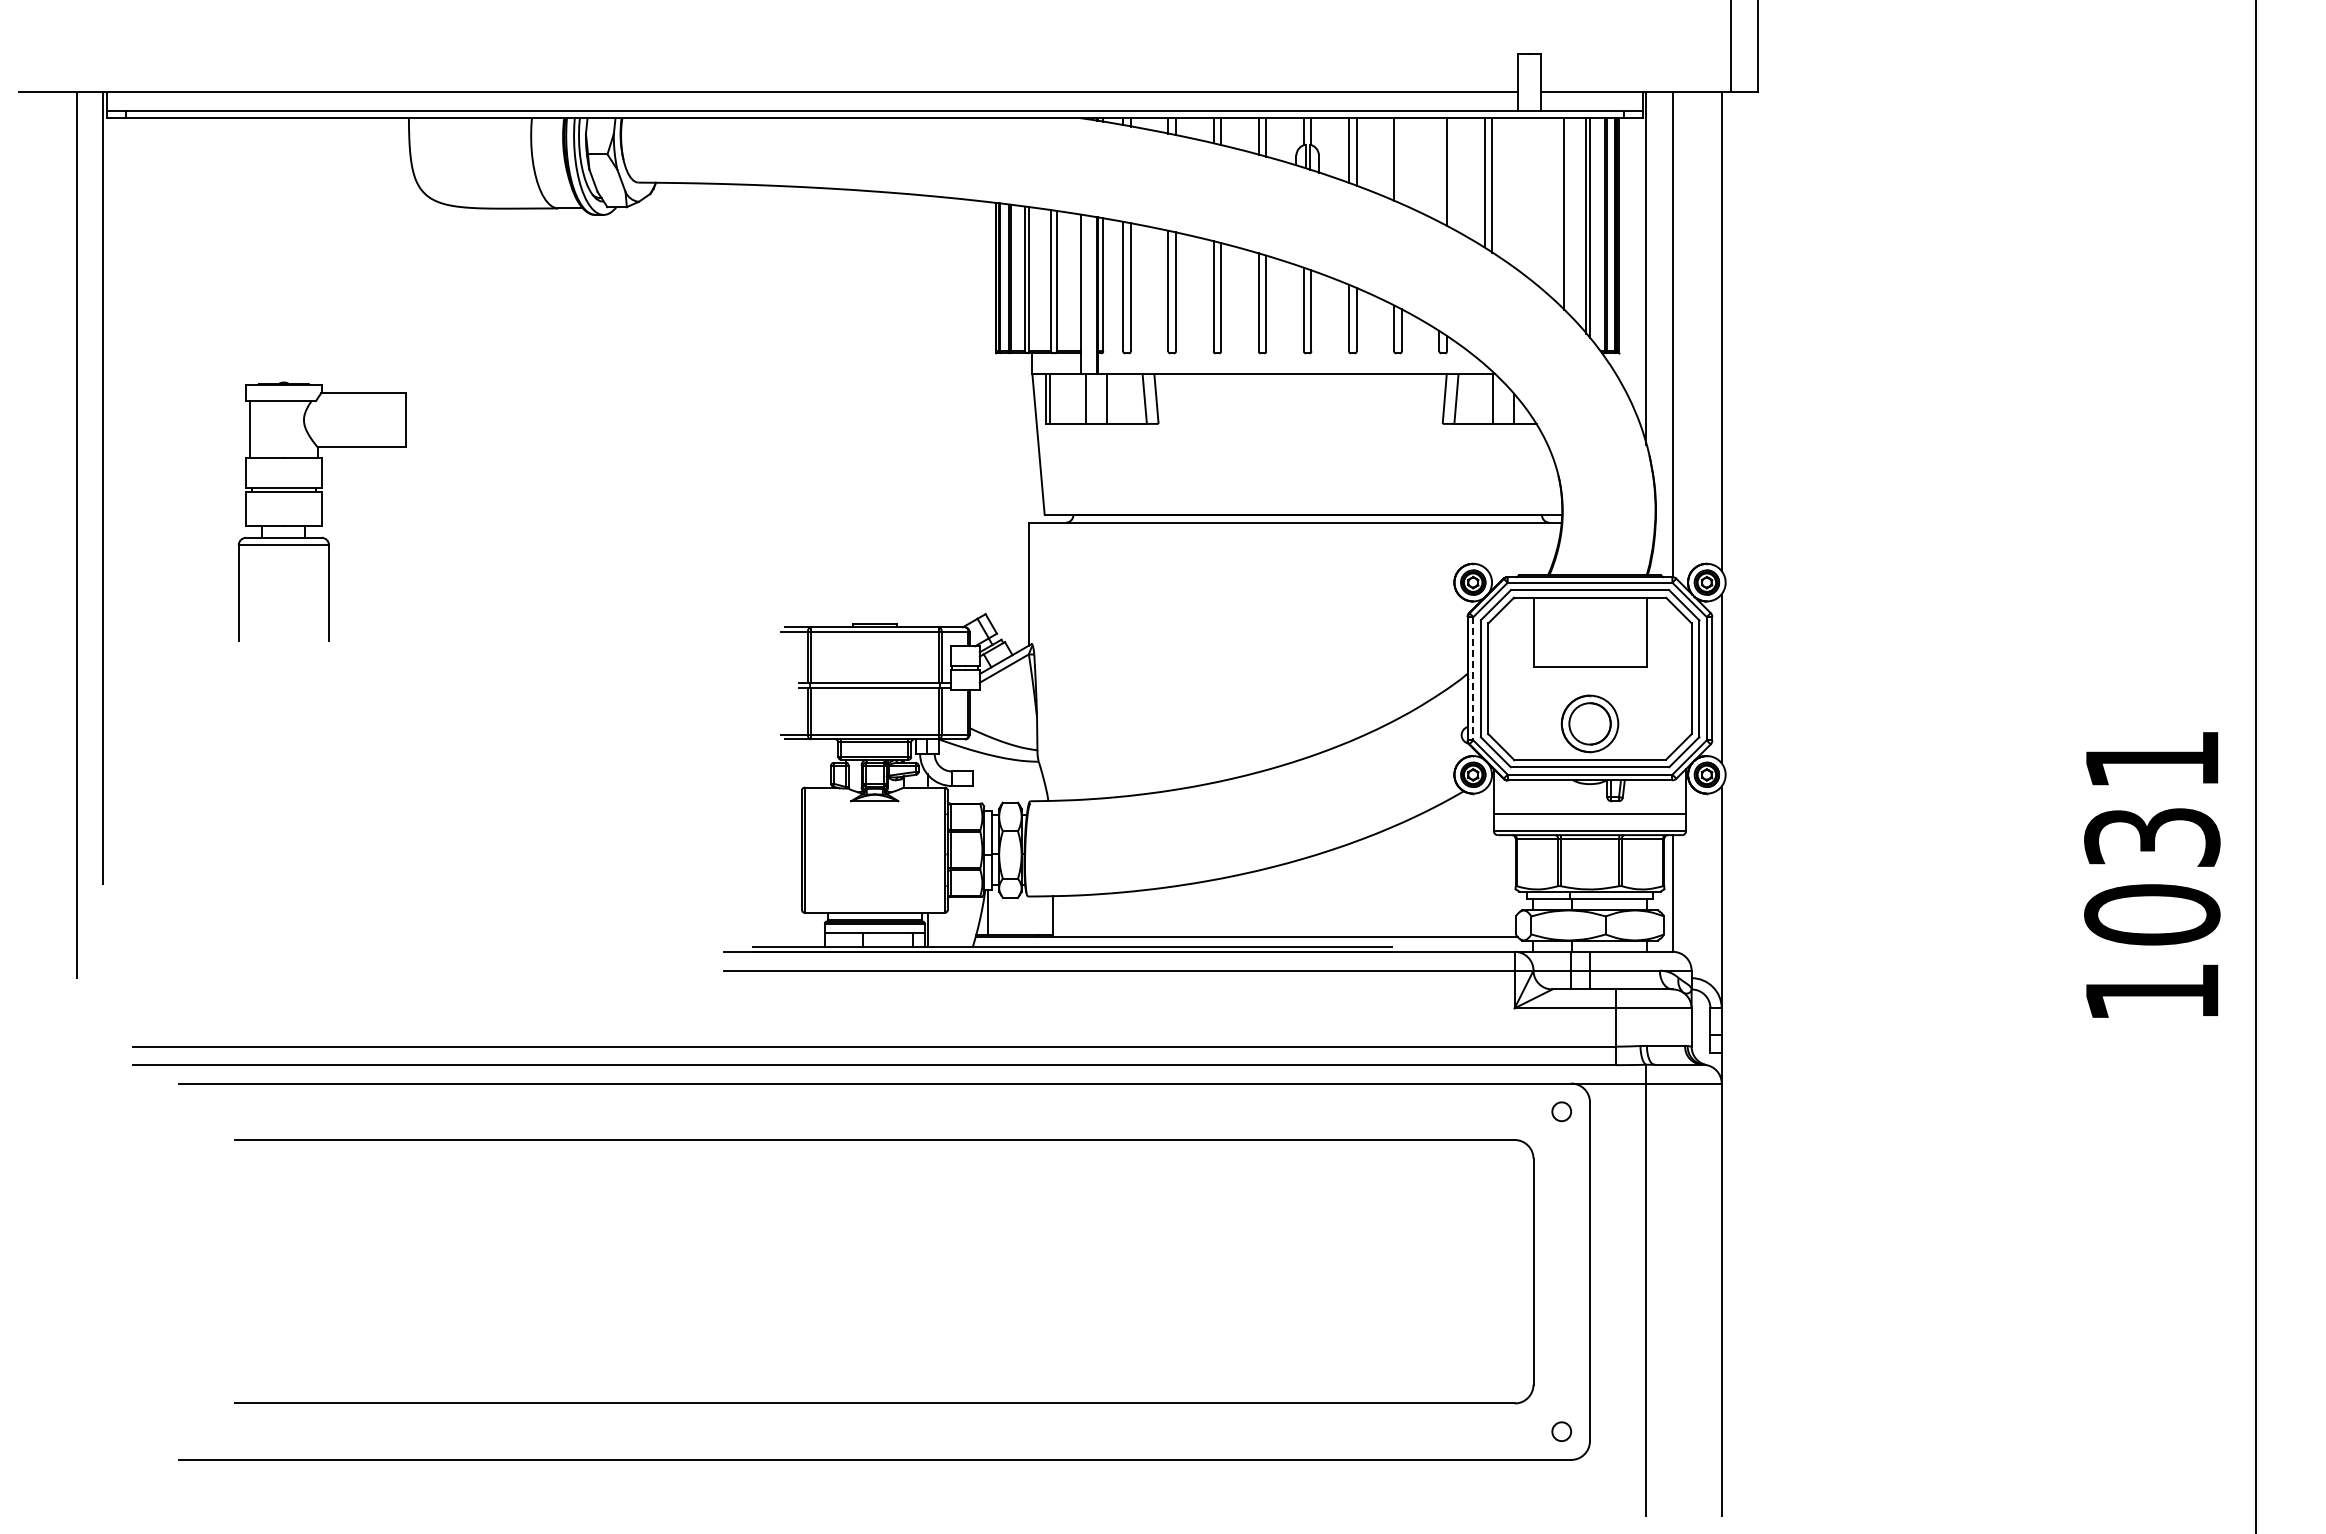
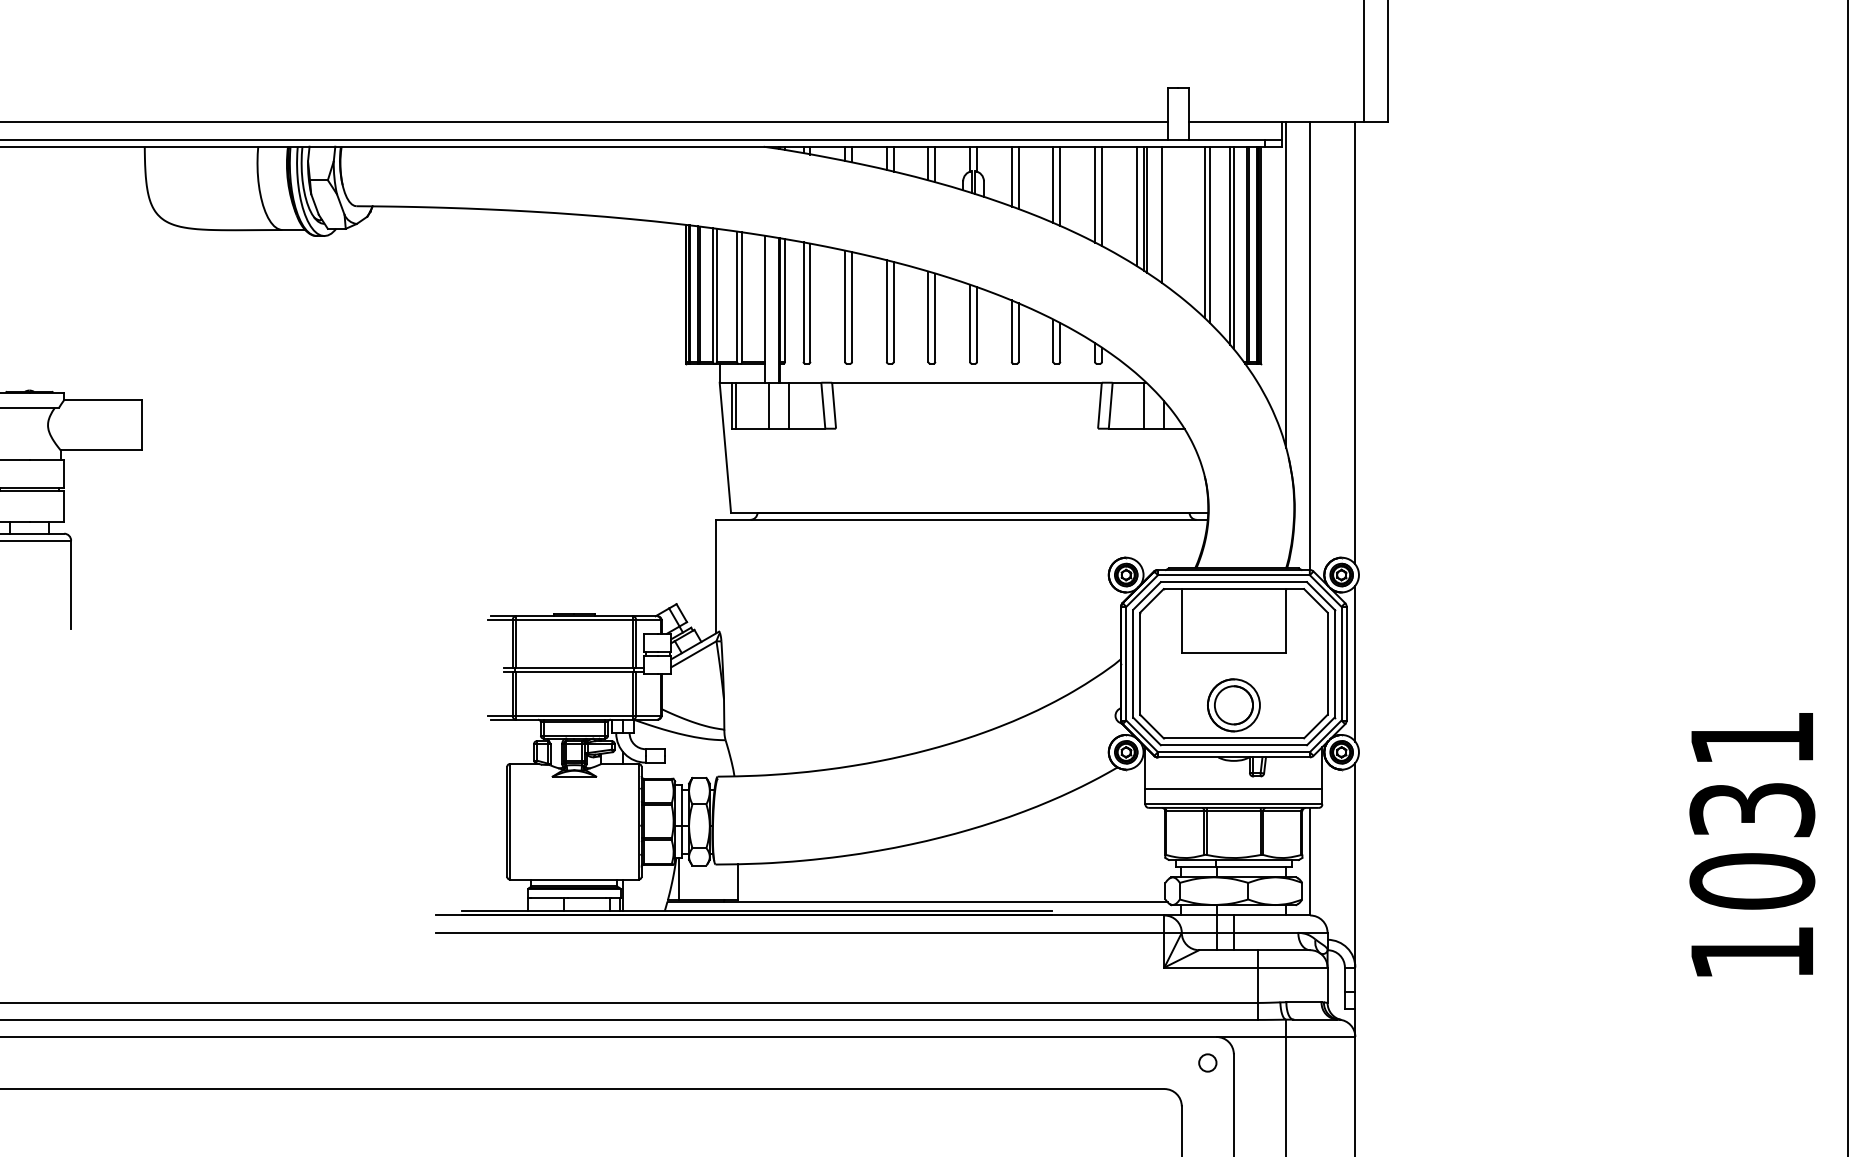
line: (1401, 161) -> (1060, 186), added
line: (1439, 170) -> (1095, 195), added
line: (1495, 186) -> (1146, 209), added
line: (1512, 192) -> (1162, 215), added
line: (1558, 211) -> (1204, 232), added
line: (1473, 678) -> (1126, 663), dashed -> solid

